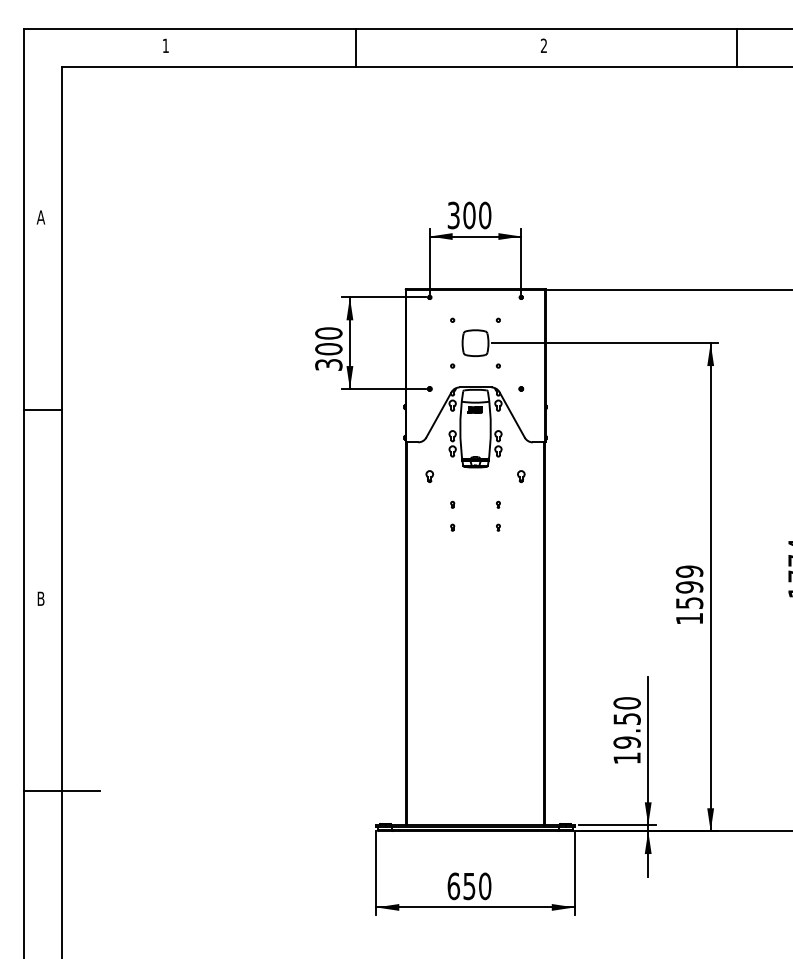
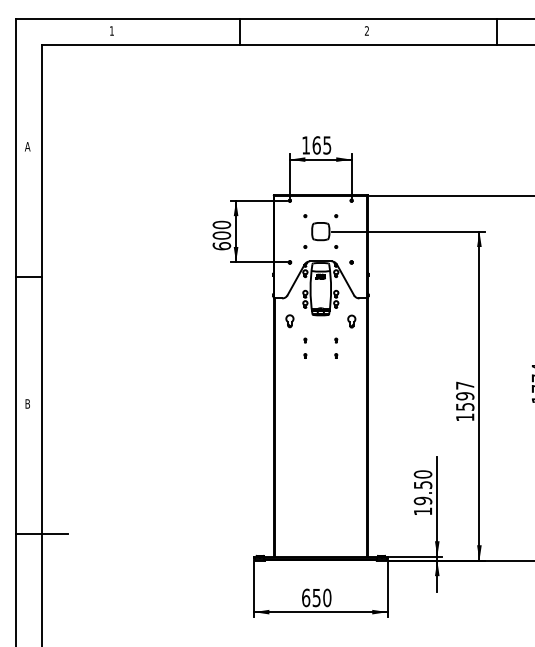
text: (469, 215) -> (316, 145), 300 -> 165
text: (328, 365) -> (221, 246), 300 -> 600
part: (429, 476) -> (289, 321), size x1.6
part: (521, 476) -> (351, 321), size x1.6
text: (690, 571) -> (465, 385), 1599 -> 1597

